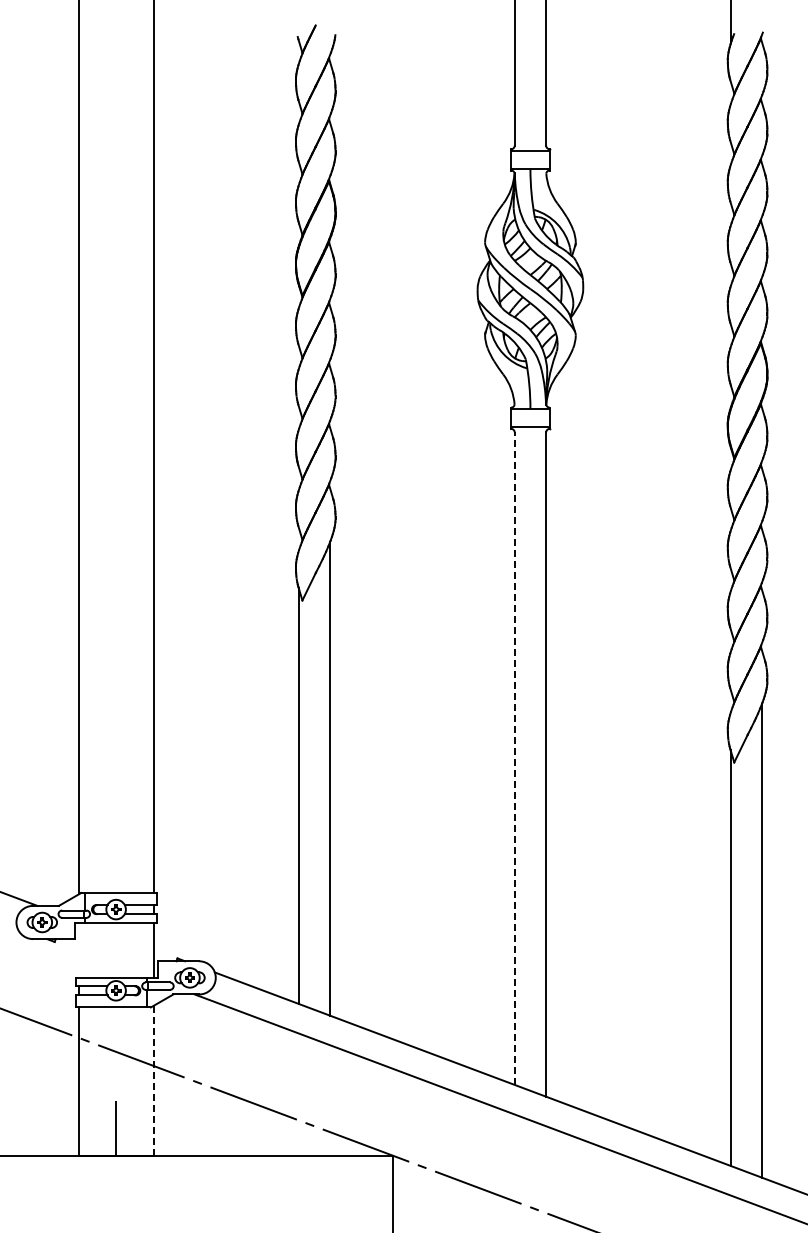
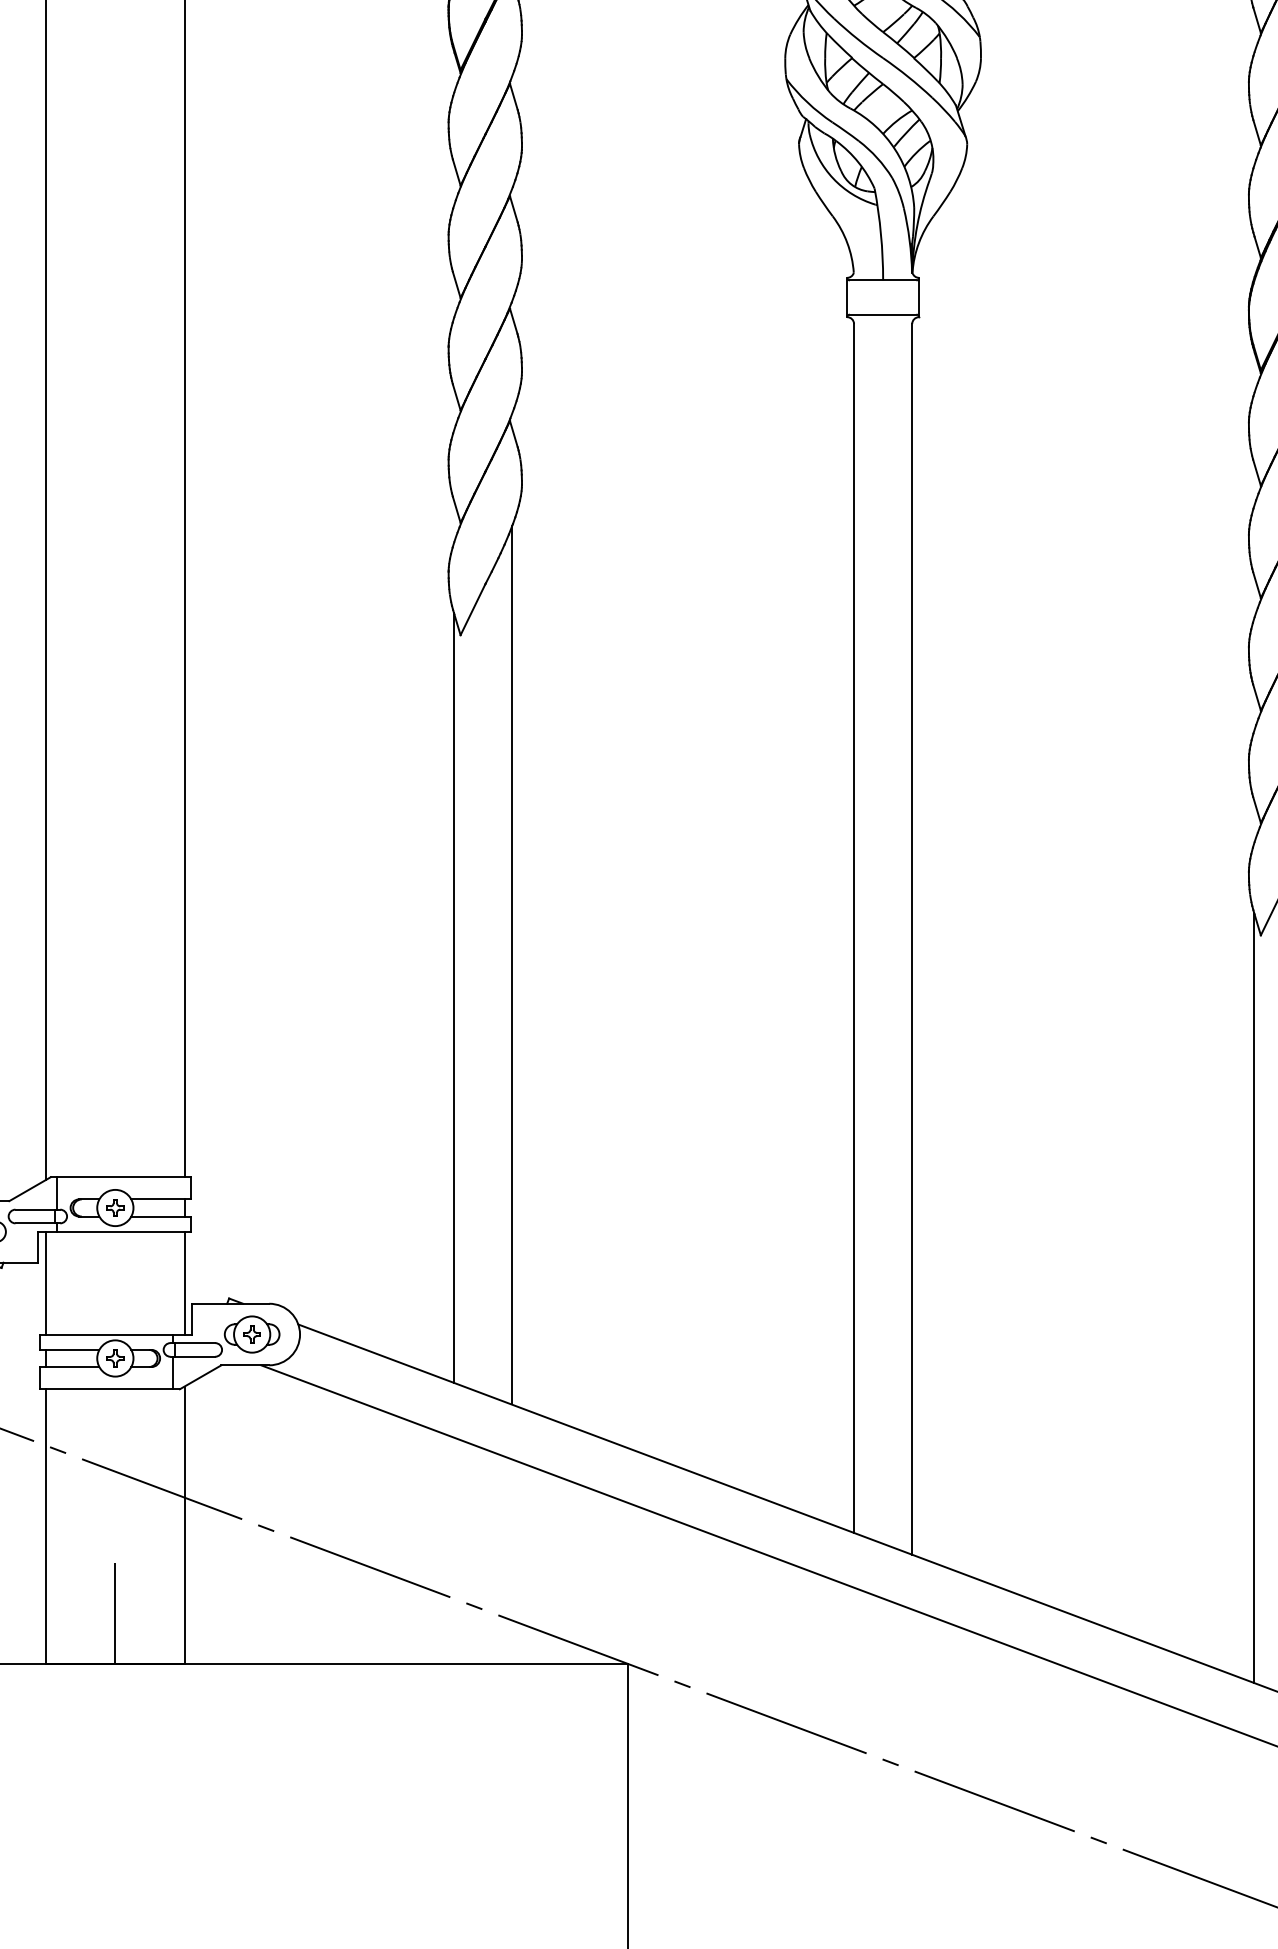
line: (514, 758) -> (853, 928), dashed -> solid
line: (78, 949) -> (45, 1281), added
line: (153, 1080) -> (184, 1524), dashed -> solid

